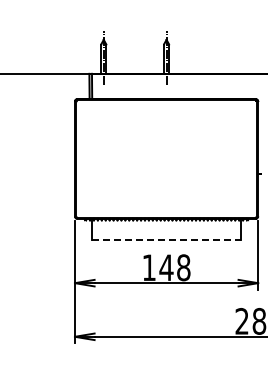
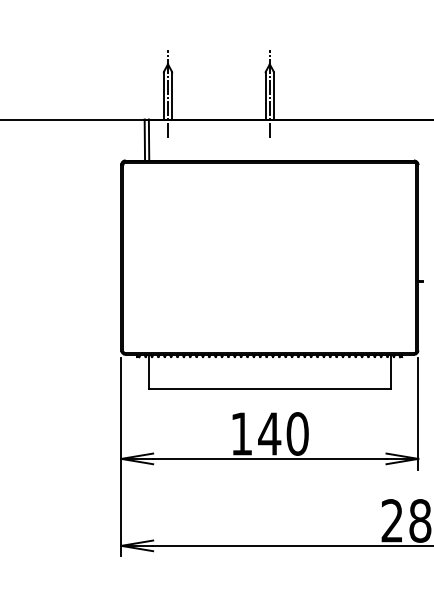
line: (166, 240) -> (269, 389), dashed -> solid
text: (183, 267) -> (297, 433), 148 -> 140

